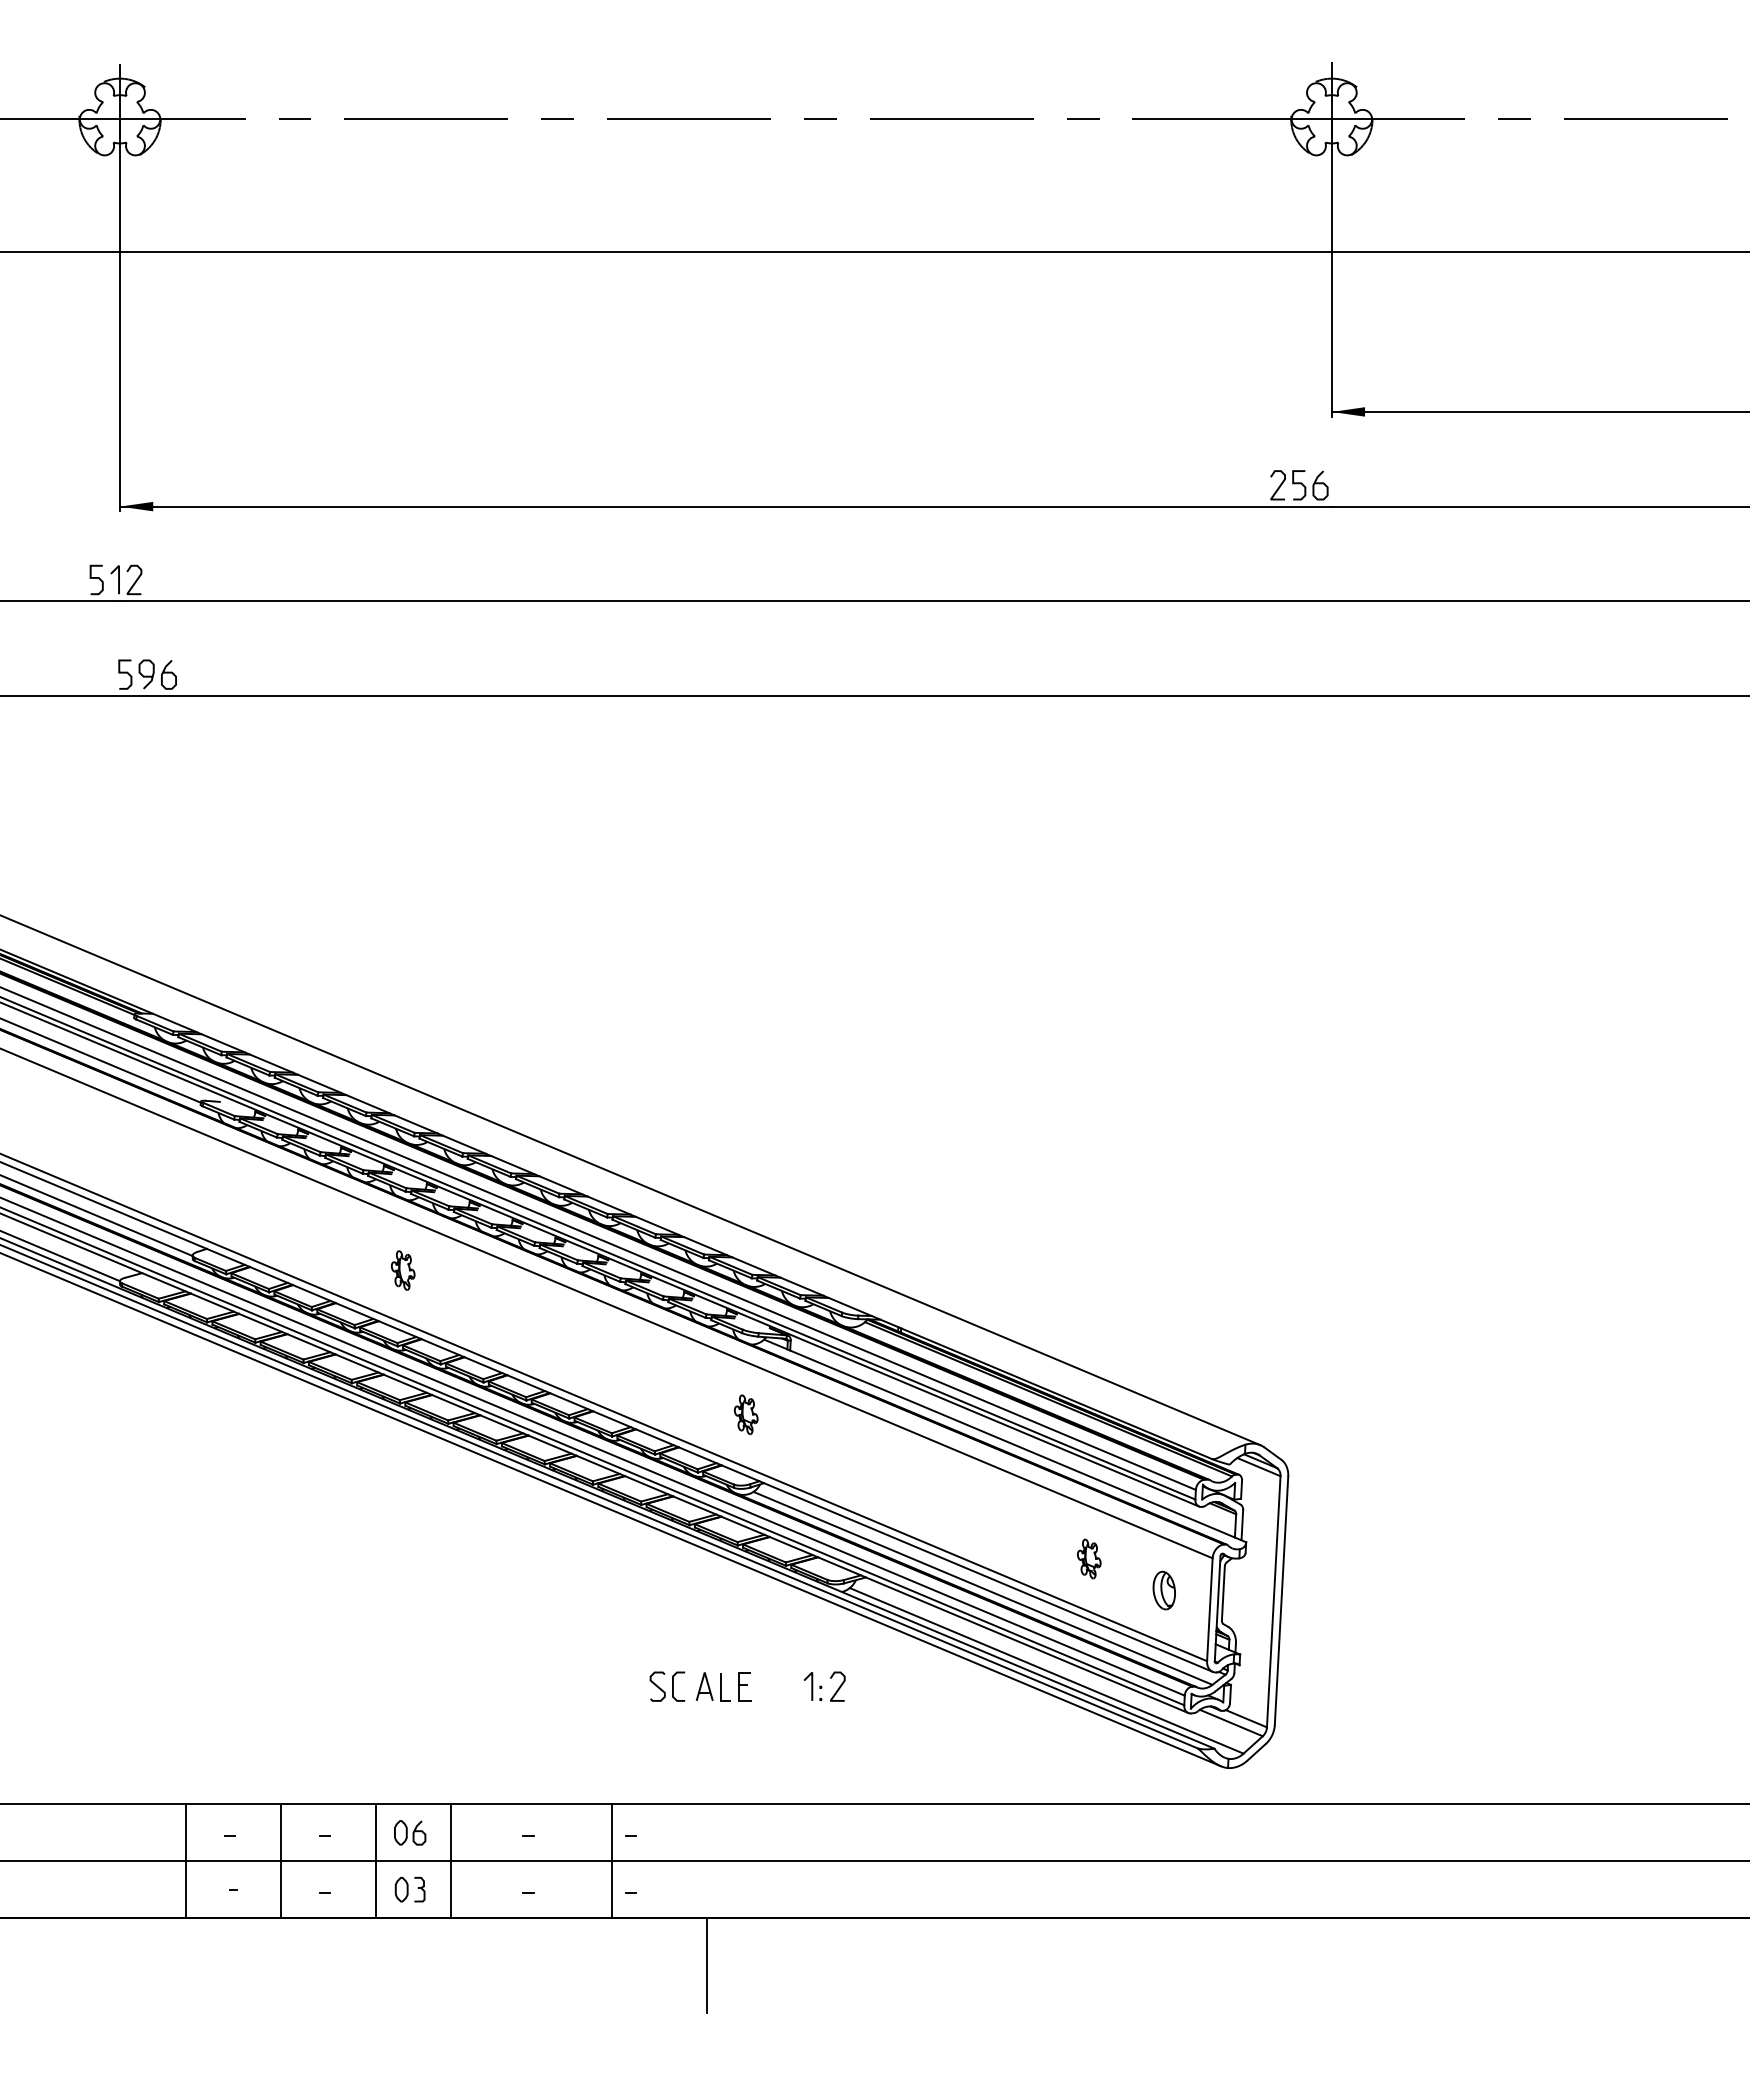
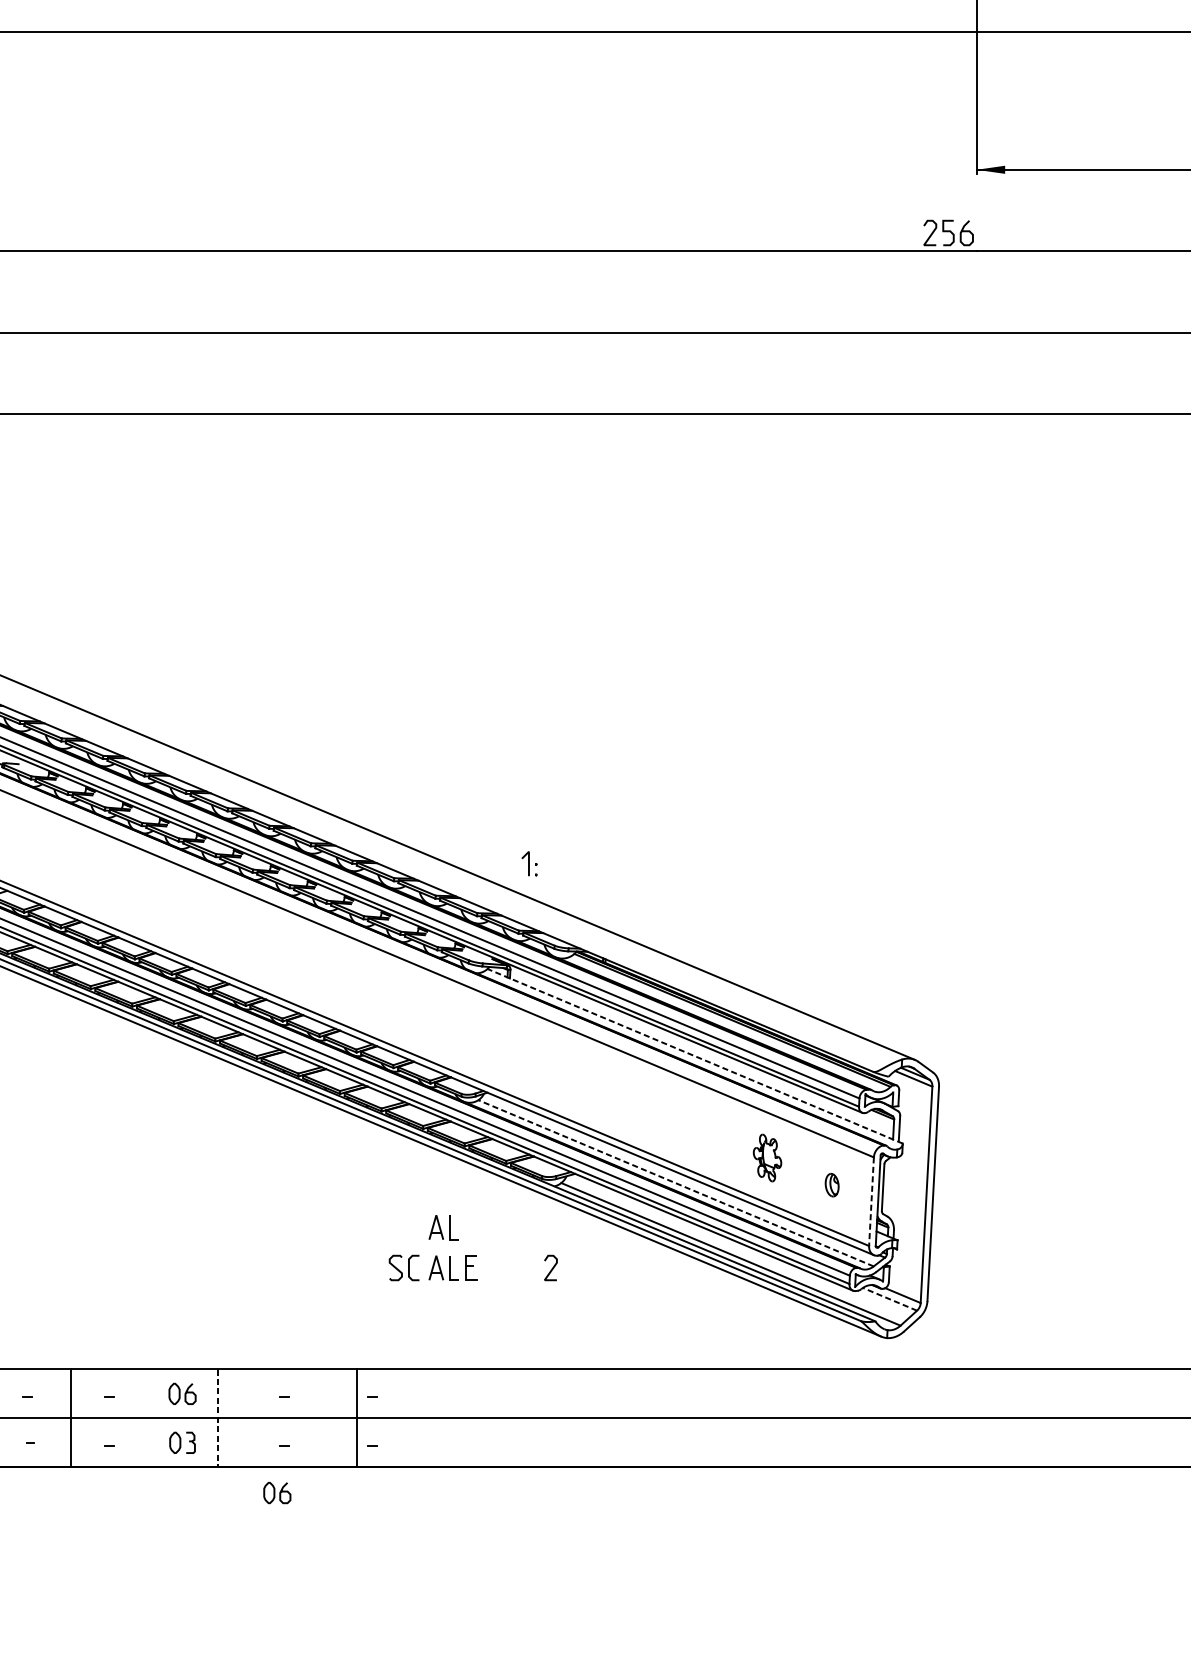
part: (402, 1270) -> (175, 909), removed
part: (746, 1414) -> (472, 1033), removed
line: (1004, 1440) -> (694, 1055), solid -> dashed
part: (1089, 1558) -> (767, 1157), size x1.4
line: (982, 1588) -> (675, 1183), solid -> dashed
part: (1163, 1590) -> (831, 1185), size x0.7
line: (1209, 1609) -> (871, 1201), solid -> dashed
part: (712, 1639) -> (443, 1227), added
part: (812, 1686) -> (529, 863), moved
line: (1230, 1722) -> (889, 1298), solid -> dashed
line: (375, 1861) -> (152, 1418), removed
line: (451, 1861) -> (218, 1418), solid -> dashed
part: (520, 1947) -> (277, 1492), added
line: (707, 1965) -> (438, 1508), removed

